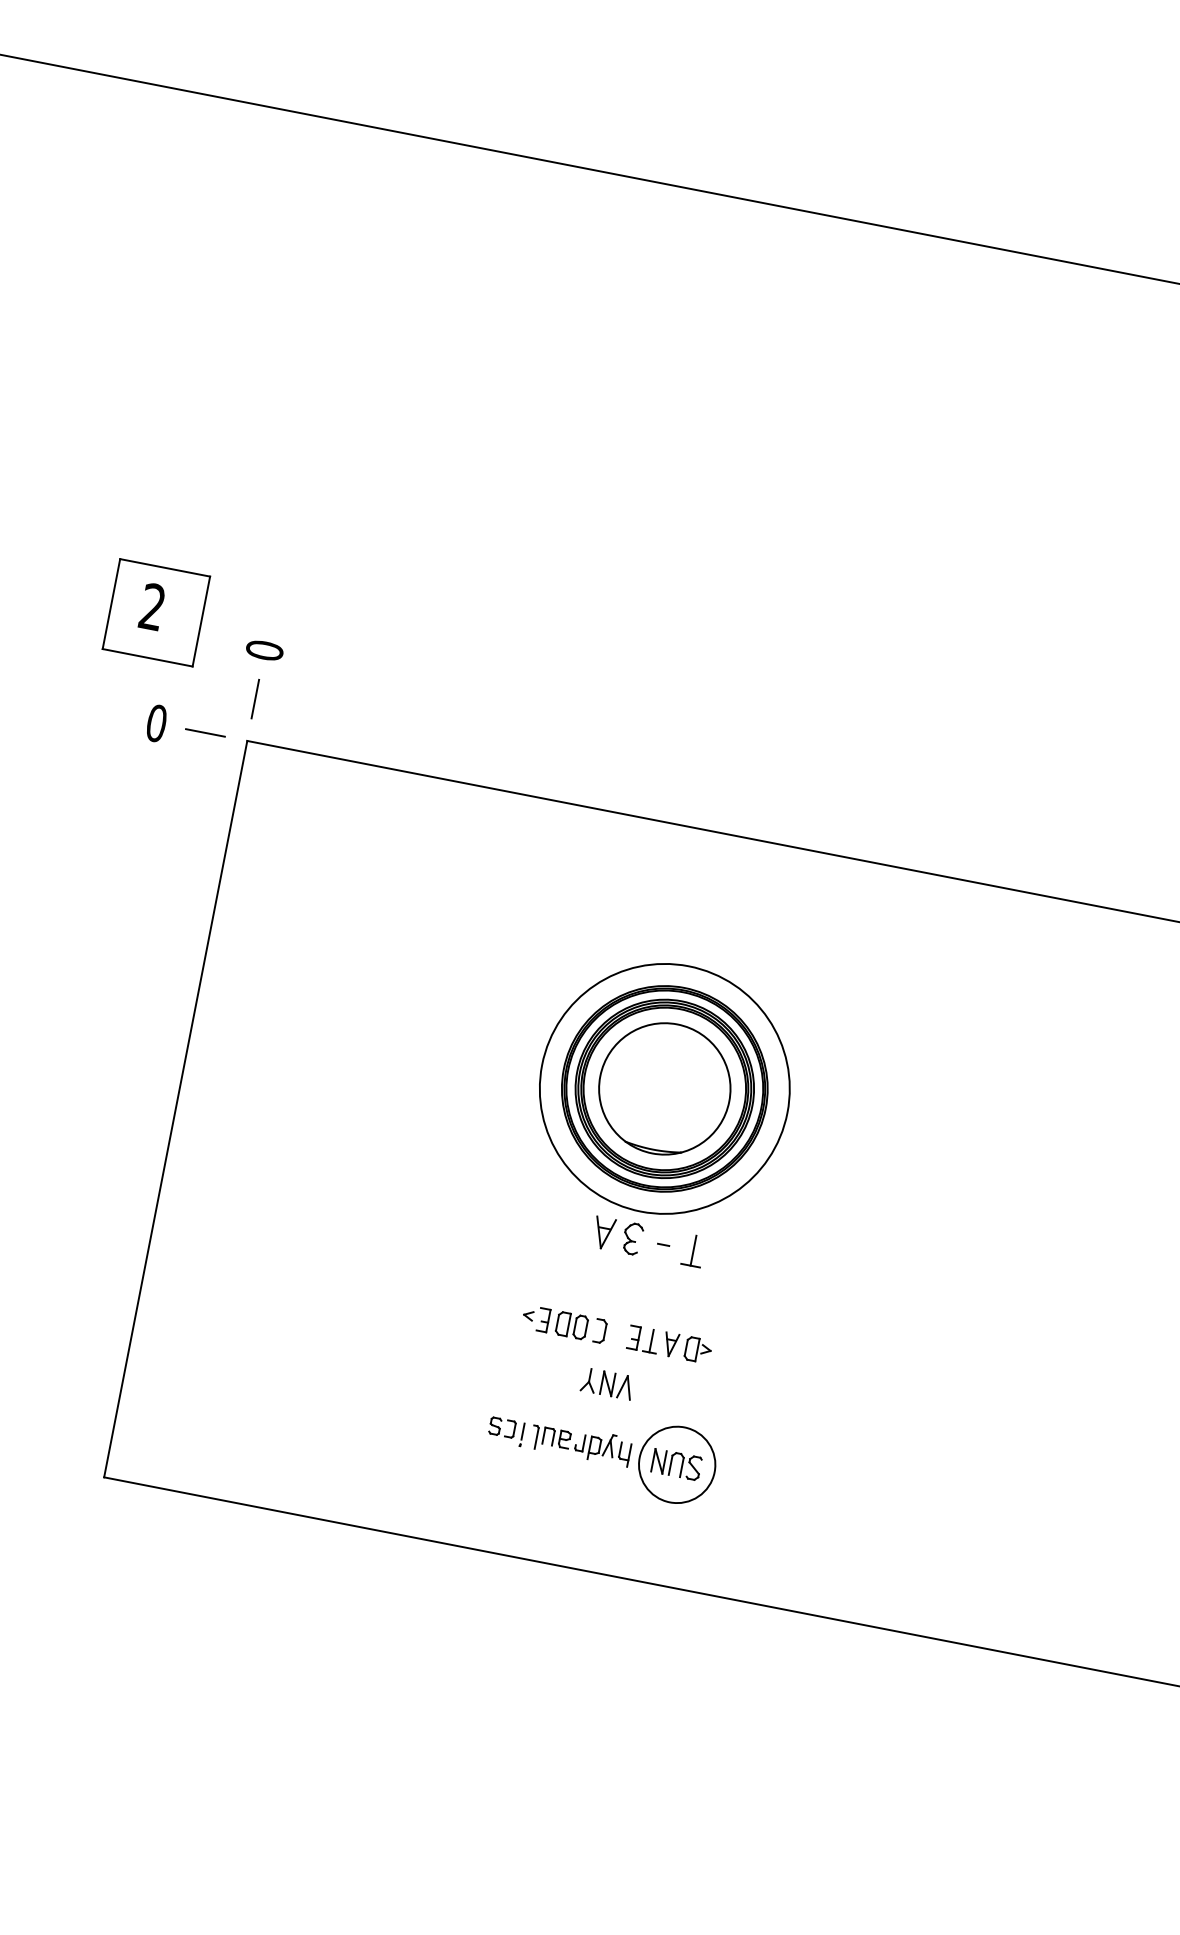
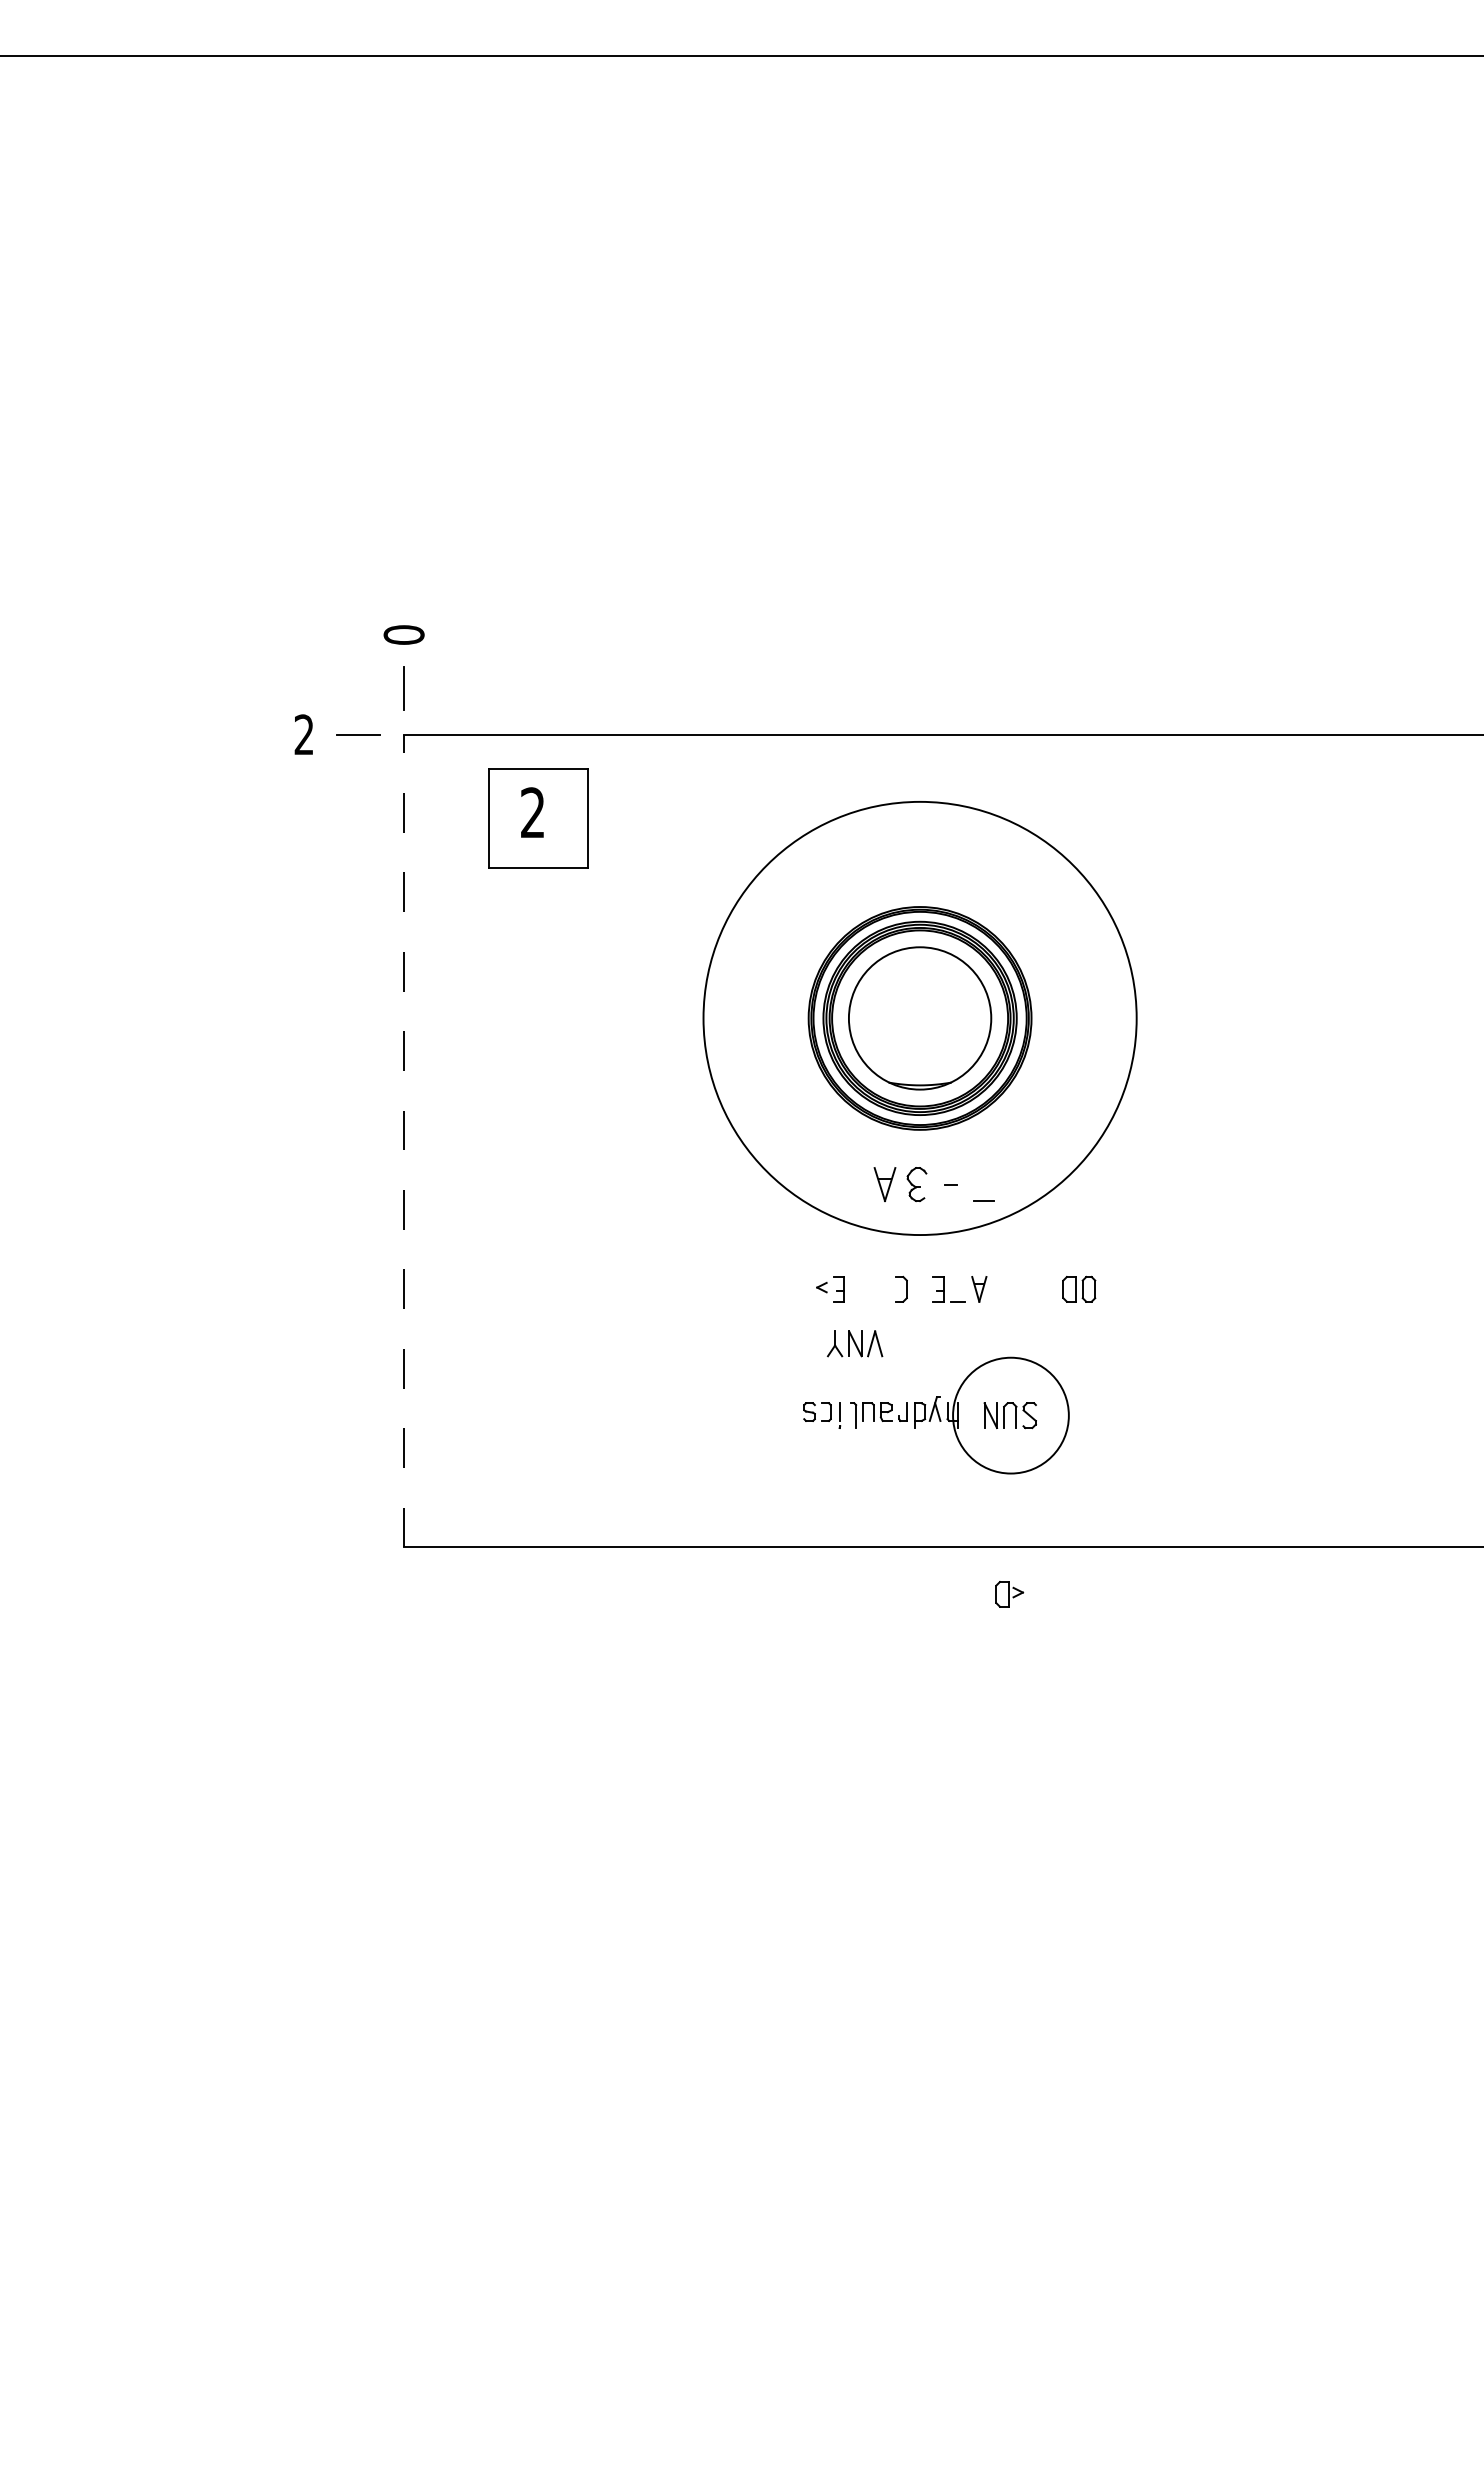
part: (156, 613) -> (538, 818), moved
text: (156, 723) -> (304, 734), 0 -> 2
circle: (664, 1088) -> (919, 1018), size x1.6
line: (176, 1108) -> (404, 1140), solid -> dashed
line: (693, 1250) -> (984, 1184), removed
part: (572, 1324) -> (1079, 1288), moved
line: (652, 1340) -> (958, 1288), removed
part: (698, 1350) -> (1009, 1594), moved
part: (607, 1383) -> (855, 1343), moved
circle: (676, 1464) -> (1010, 1415), size x1.4

